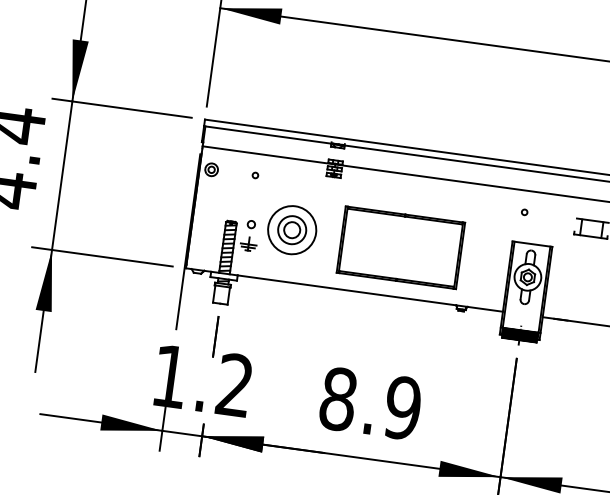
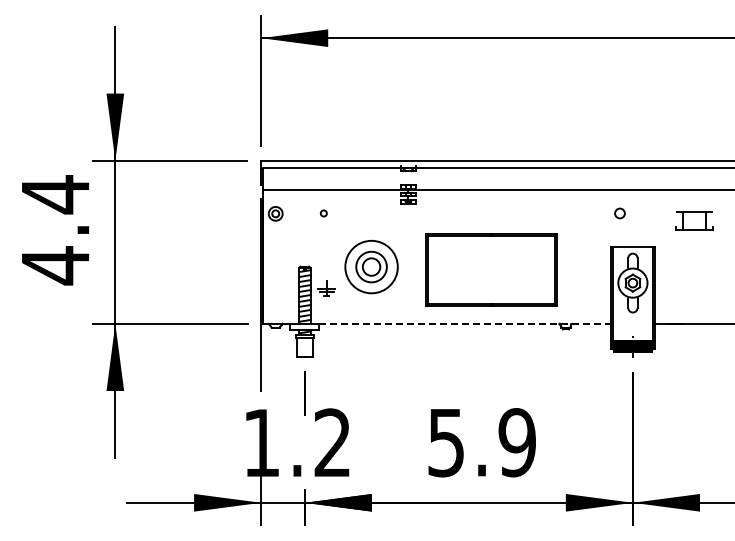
circle: (524, 212) -> (619, 213), size x1.6
circle: (251, 224) -> (326, 266), removed
line: (370, 293) -> (465, 323), solid -> dashed
text: (338, 399) -> (446, 442), 8.9 -> 5.9

